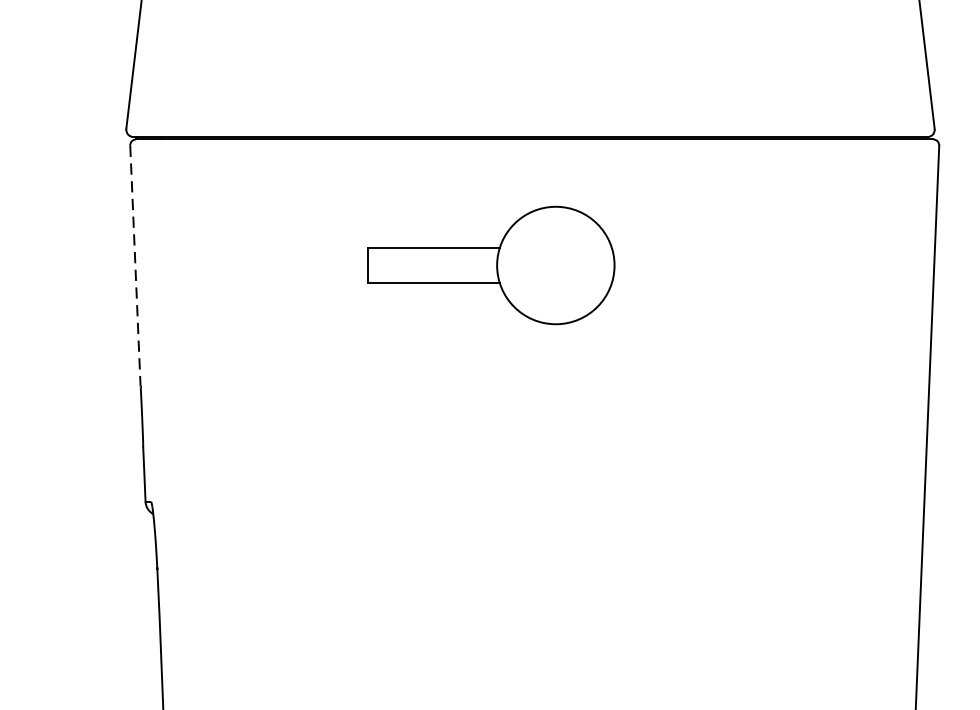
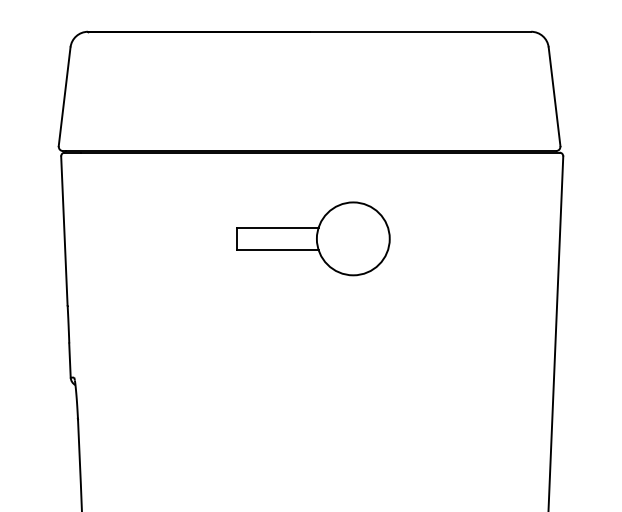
part: (491, 264) -> (313, 238), moved
line: (135, 266) -> (64, 231), dashed -> solid

